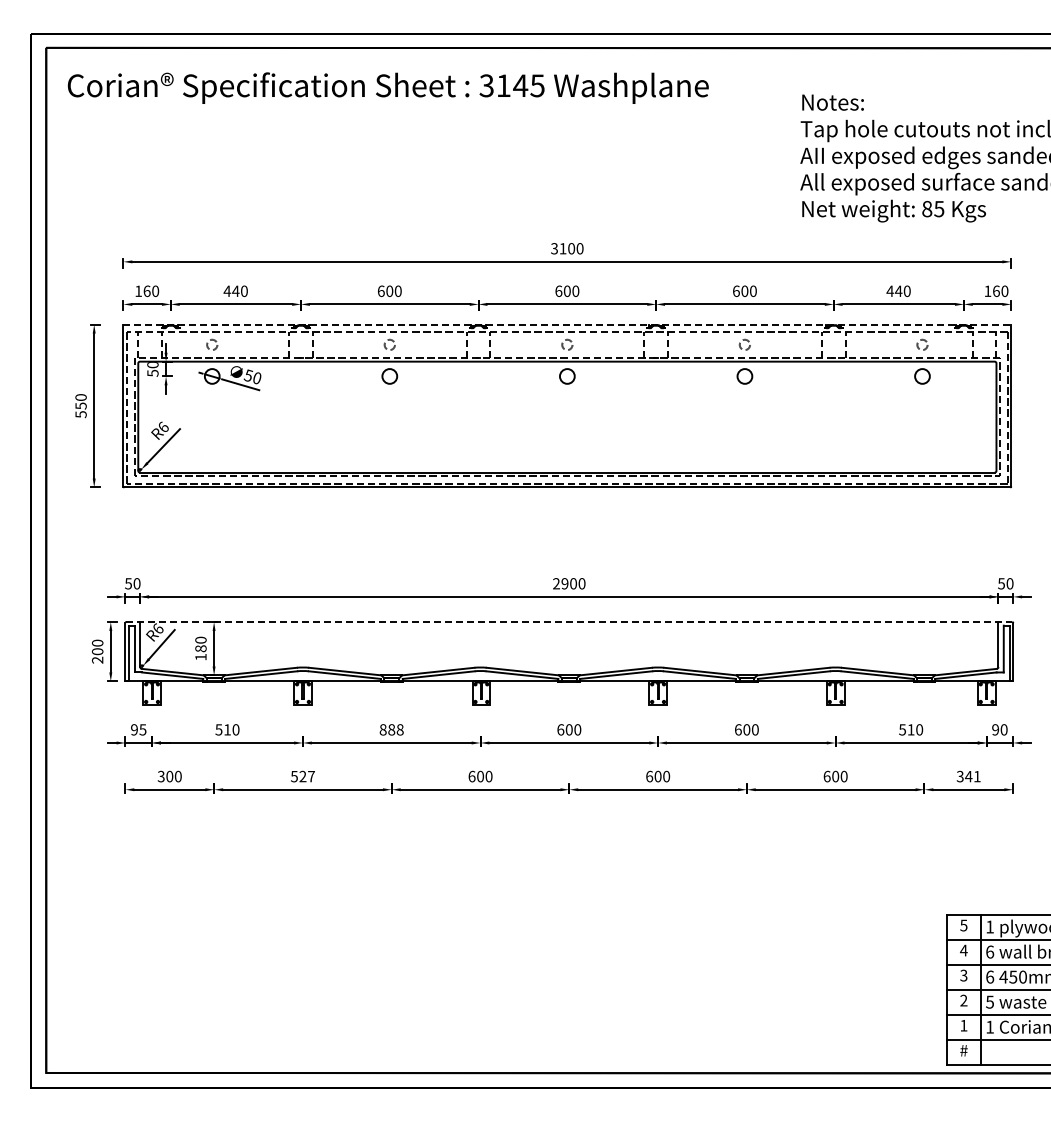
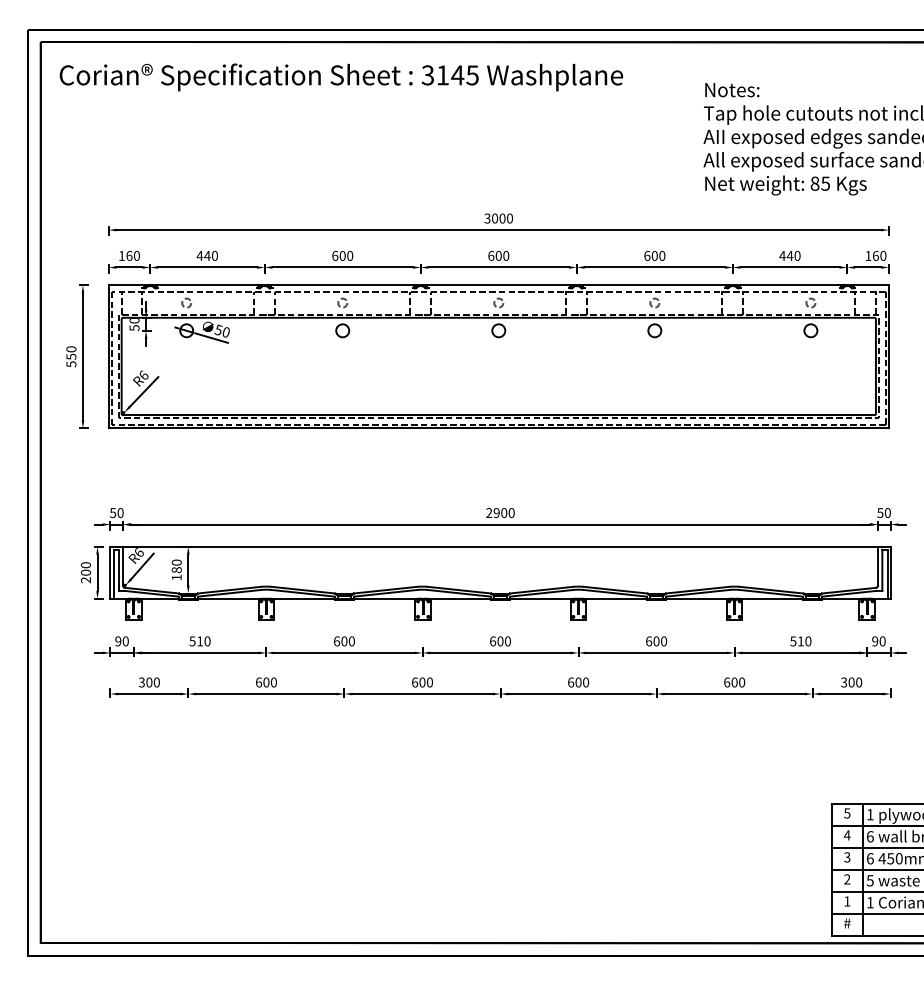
text: (562, 248) -> (494, 218), 3100 -> 3000
line: (567, 324) -> (498, 285), dashed -> solid
line: (569, 622) -> (500, 547), dashed -> solid
text: (142, 729) -> (125, 641), 95 -> 90
text: (391, 729) -> (344, 641), 888 -> 600
text: (302, 776) -> (266, 682), 527 -> 600
text: (972, 776) -> (854, 682), 341 -> 300

